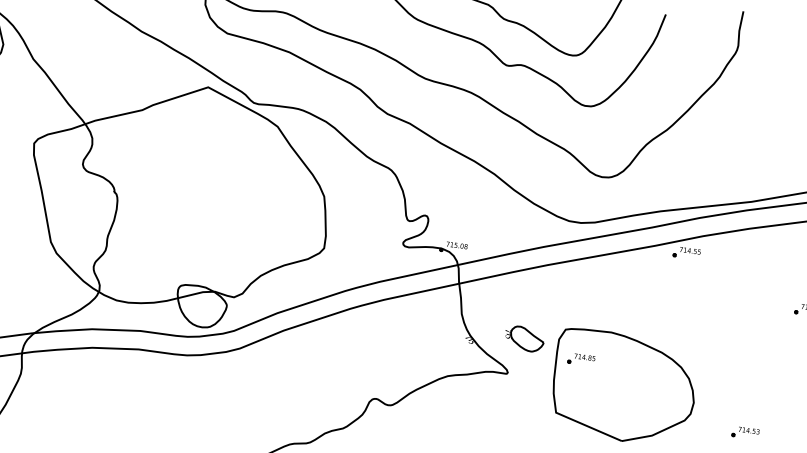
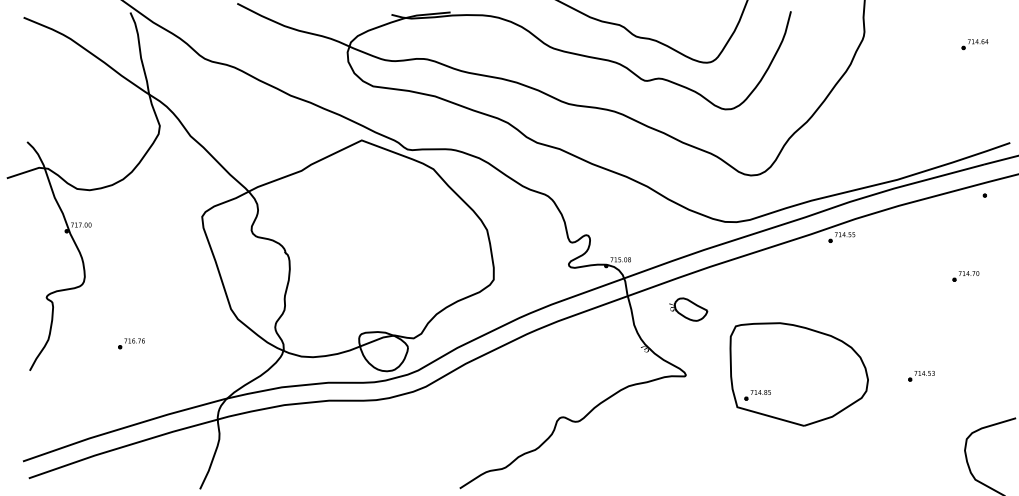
part: (524, 338) -> (688, 309), moved
part: (581, 360) -> (757, 395), moved
part: (745, 433) -> (921, 376), moved

